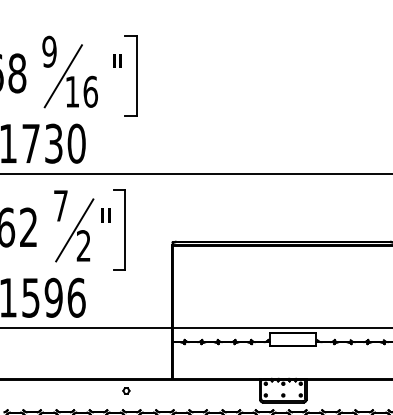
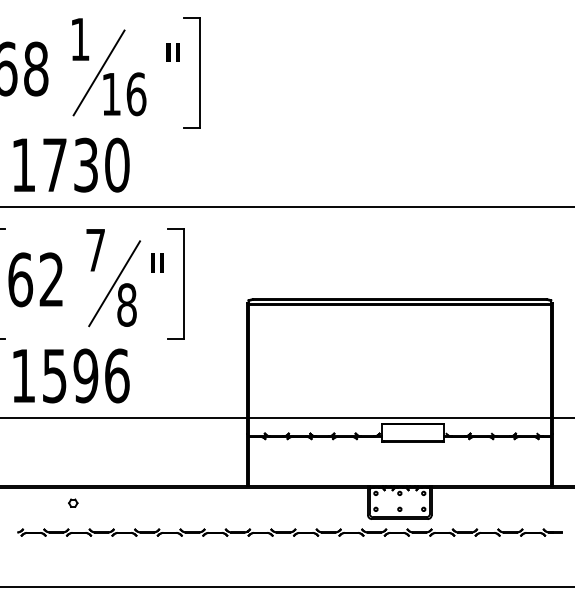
text: (49, 51) -> (79, 39), 9 -> 1
text: (83, 245) -> (126, 304), 2 -> 8
part: (126, 390) -> (73, 502), moved

